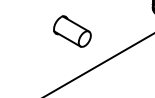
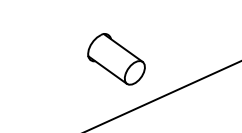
part: (72, 31) -> (116, 59), moved

